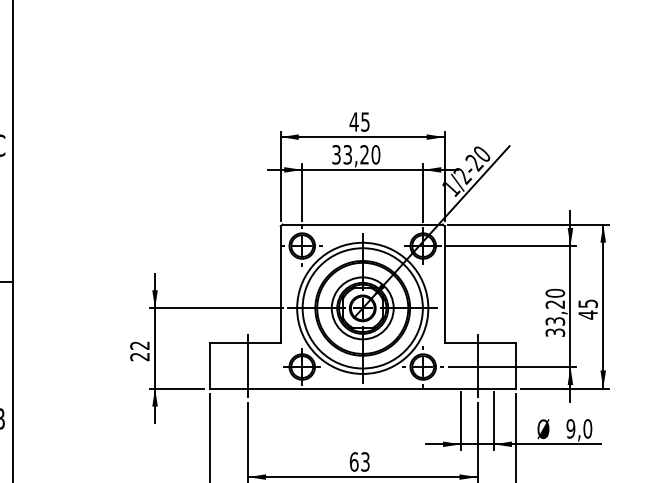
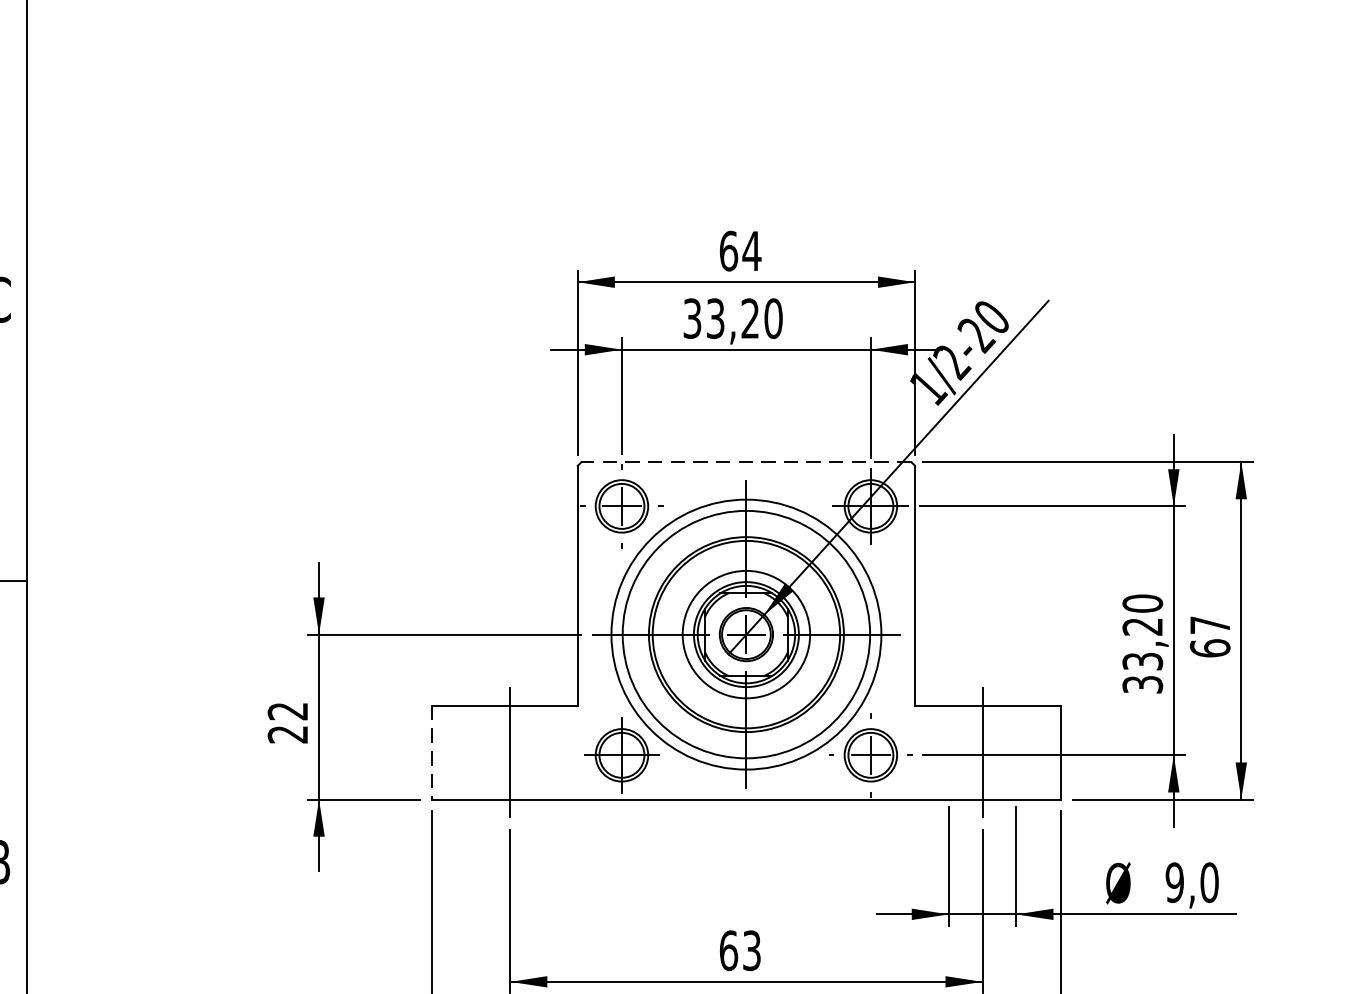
text: (359, 121) -> (739, 250), 45 -> 64
line: (362, 224) -> (745, 462), solid -> dashed
text: (587, 309) -> (1208, 636), 45 -> 67
line: (209, 365) -> (431, 752), solid -> dashed

